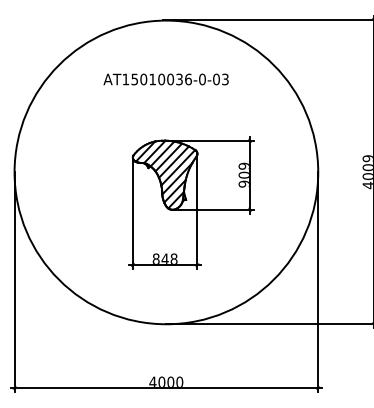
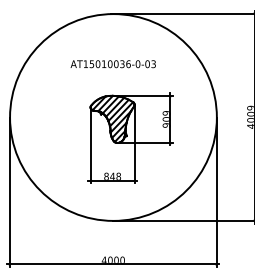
text: (164, 79) -> (112, 64), moved

